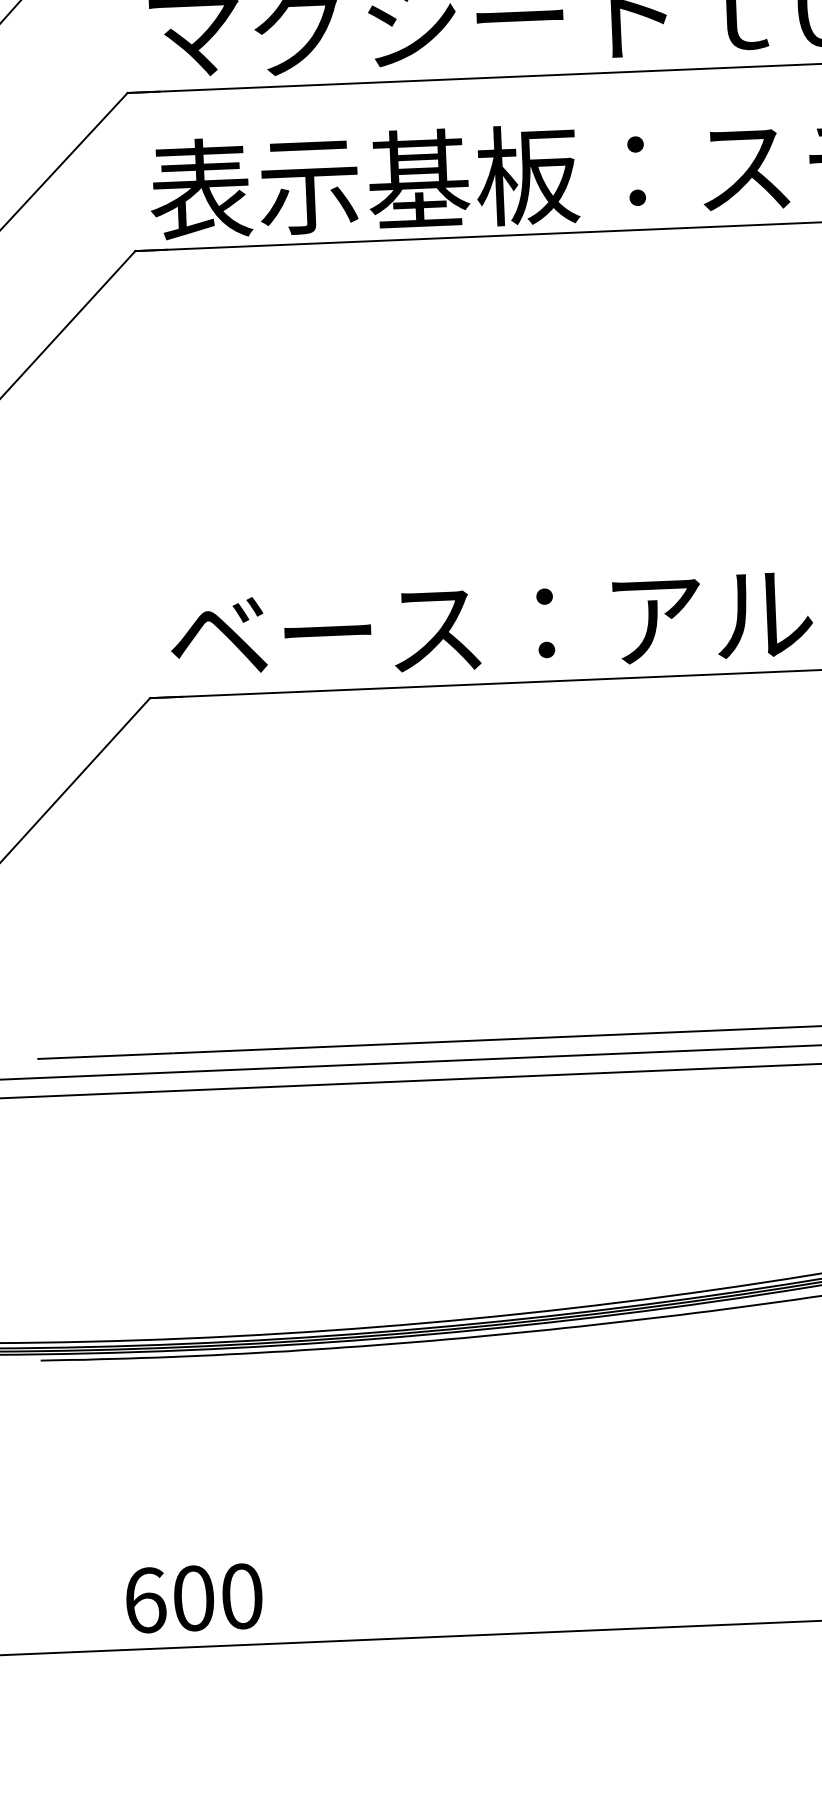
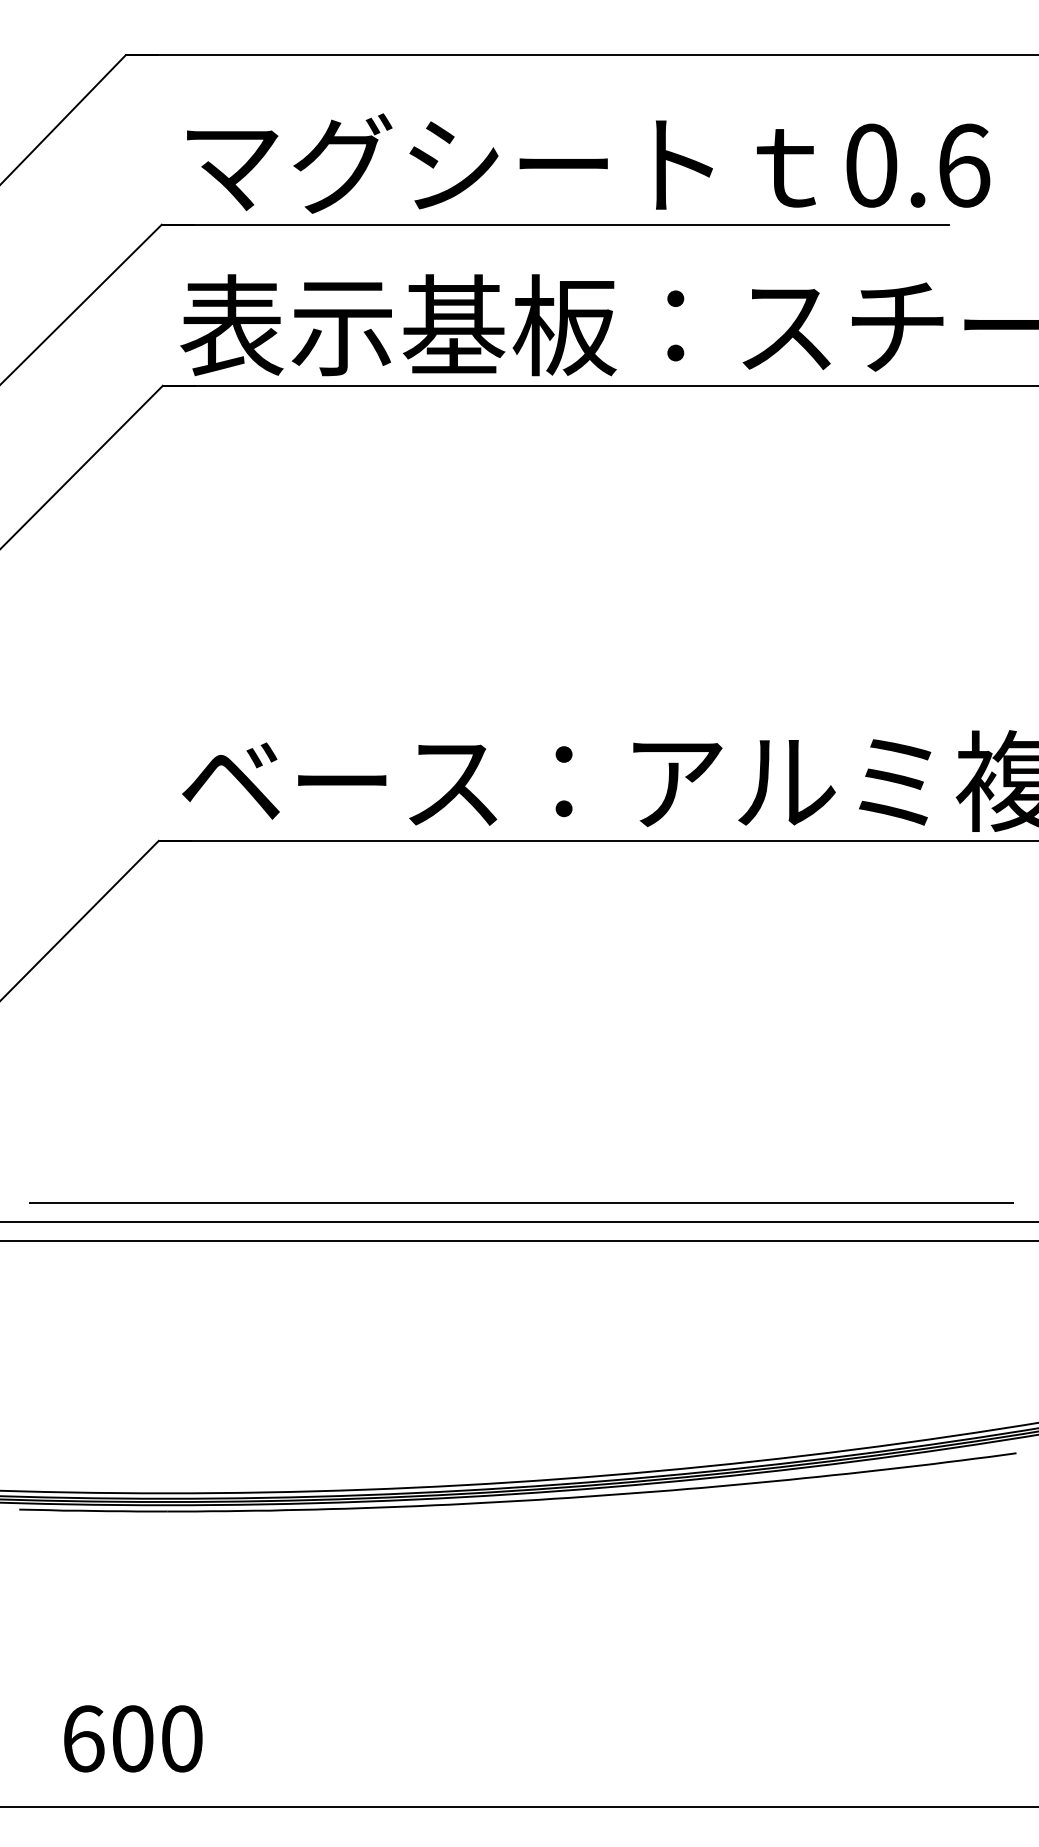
text: (194, 1598) -> (133, 1738), moved

